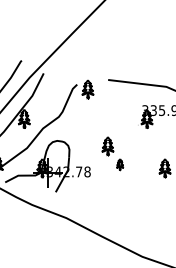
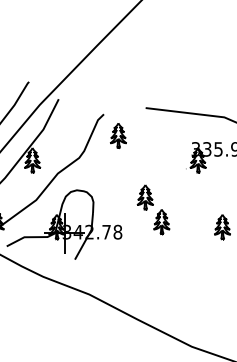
part: (88, 89) -> (118, 135), moved
part: (119, 164) -> (161, 222), size x1.67

